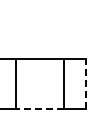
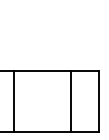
line: (86, 83) -> (99, 101), dashed -> solid
line: (39, 109) -> (42, 132), dashed -> solid

